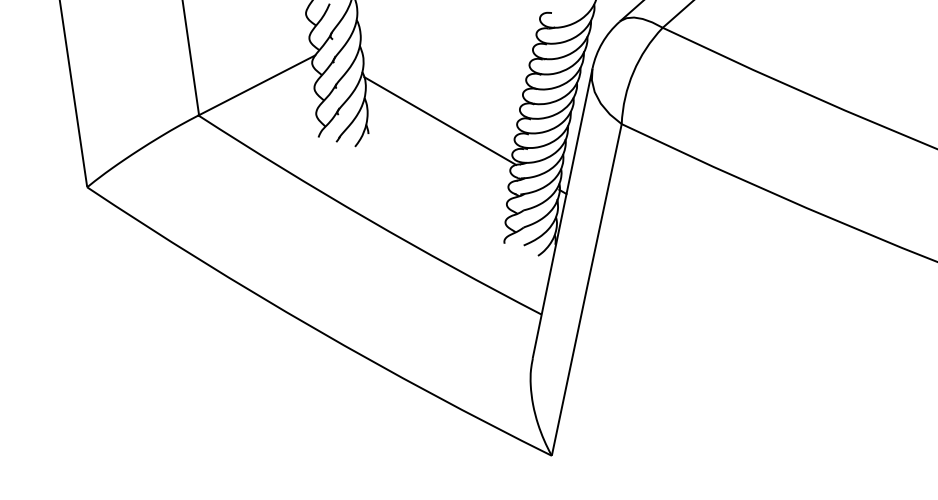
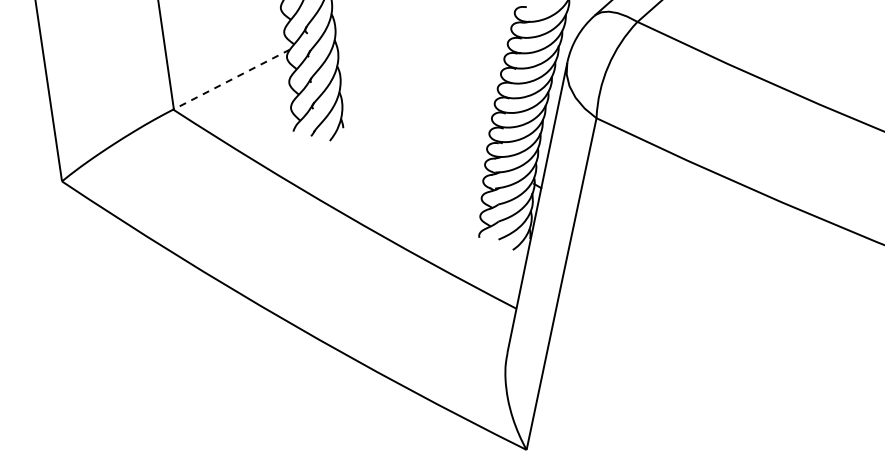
line: (256, 85) -> (231, 79), solid -> dashed
line: (440, 120) -> (415, 114), removed

